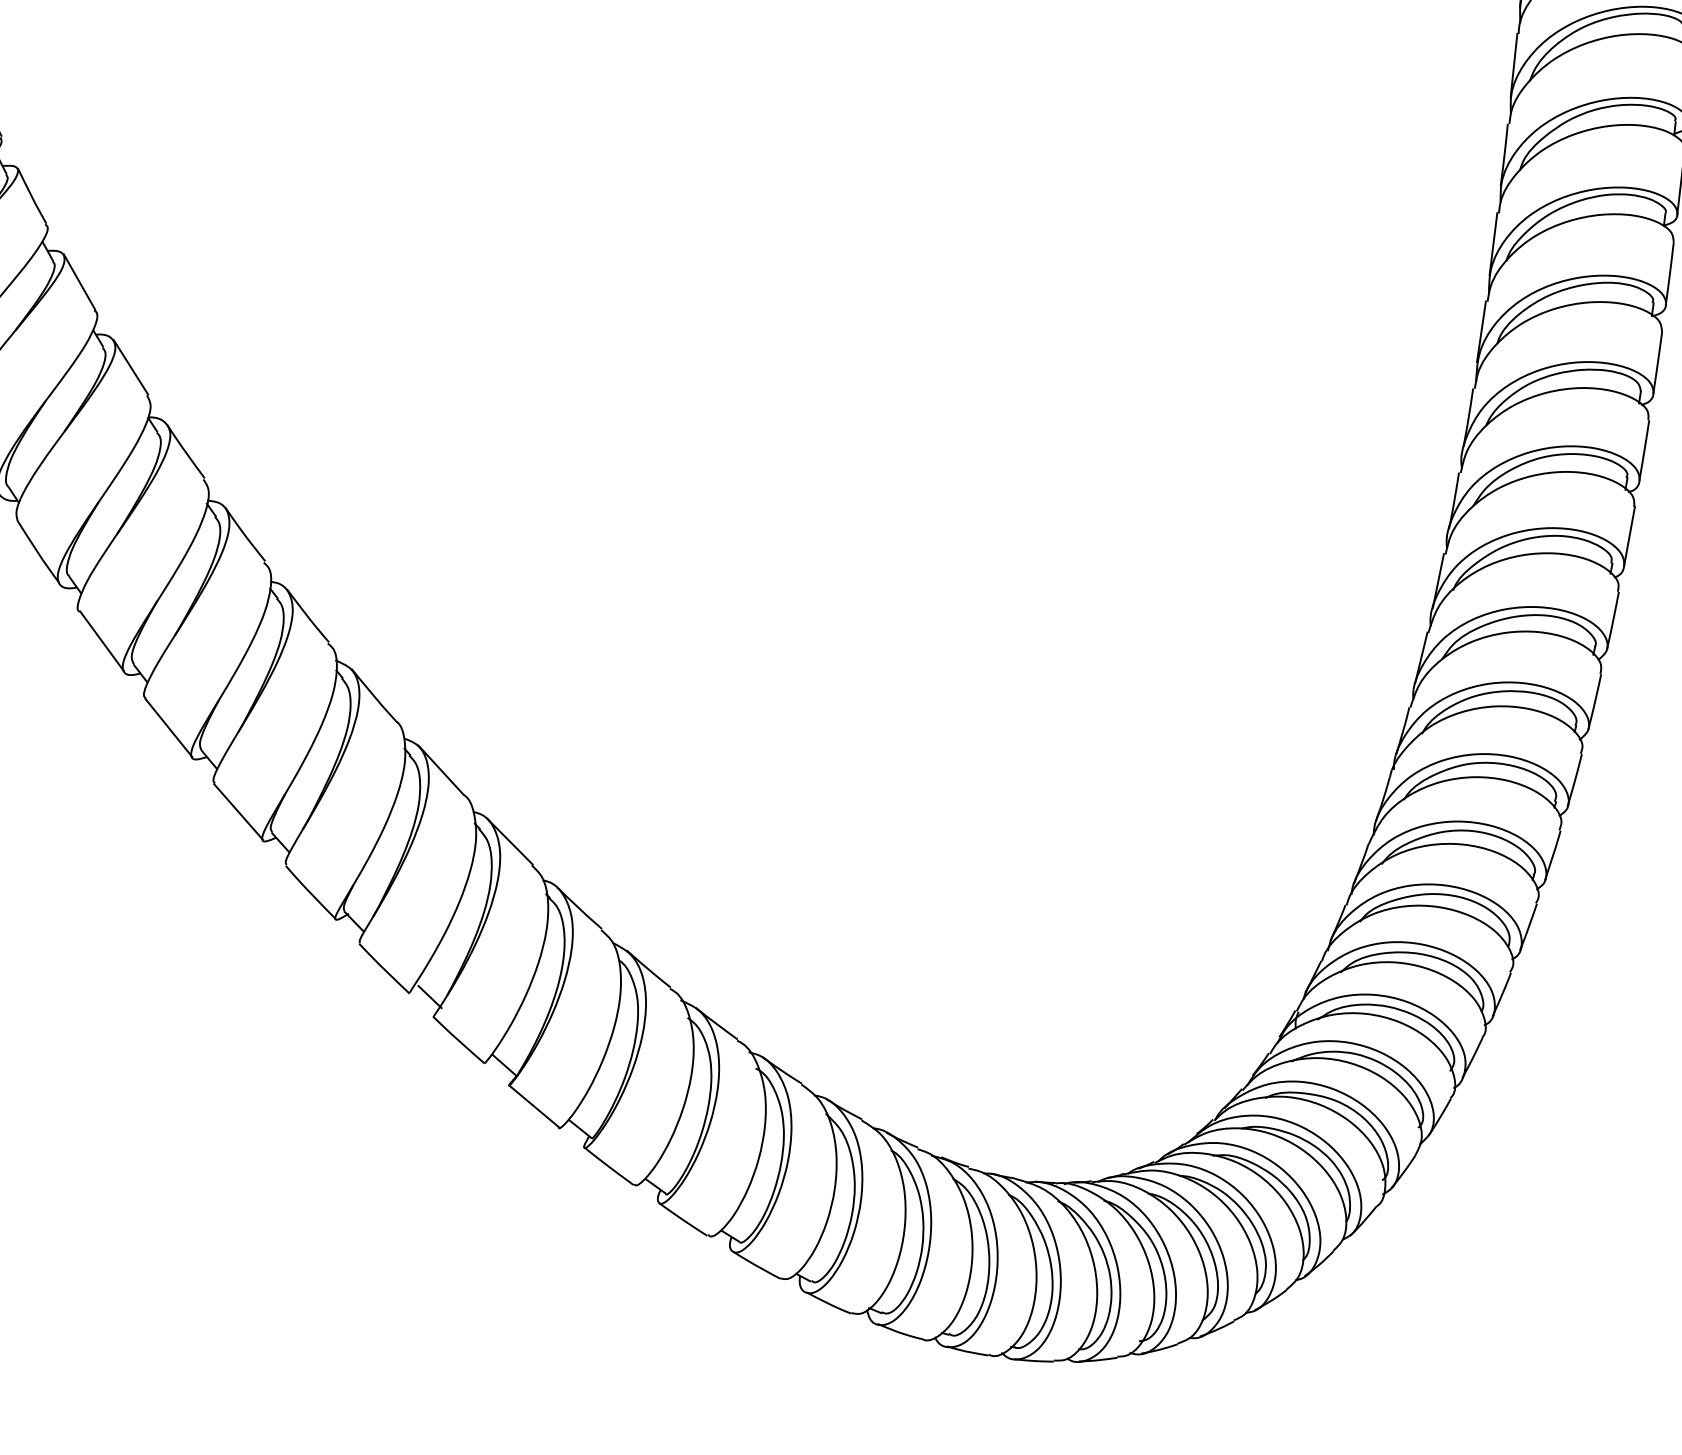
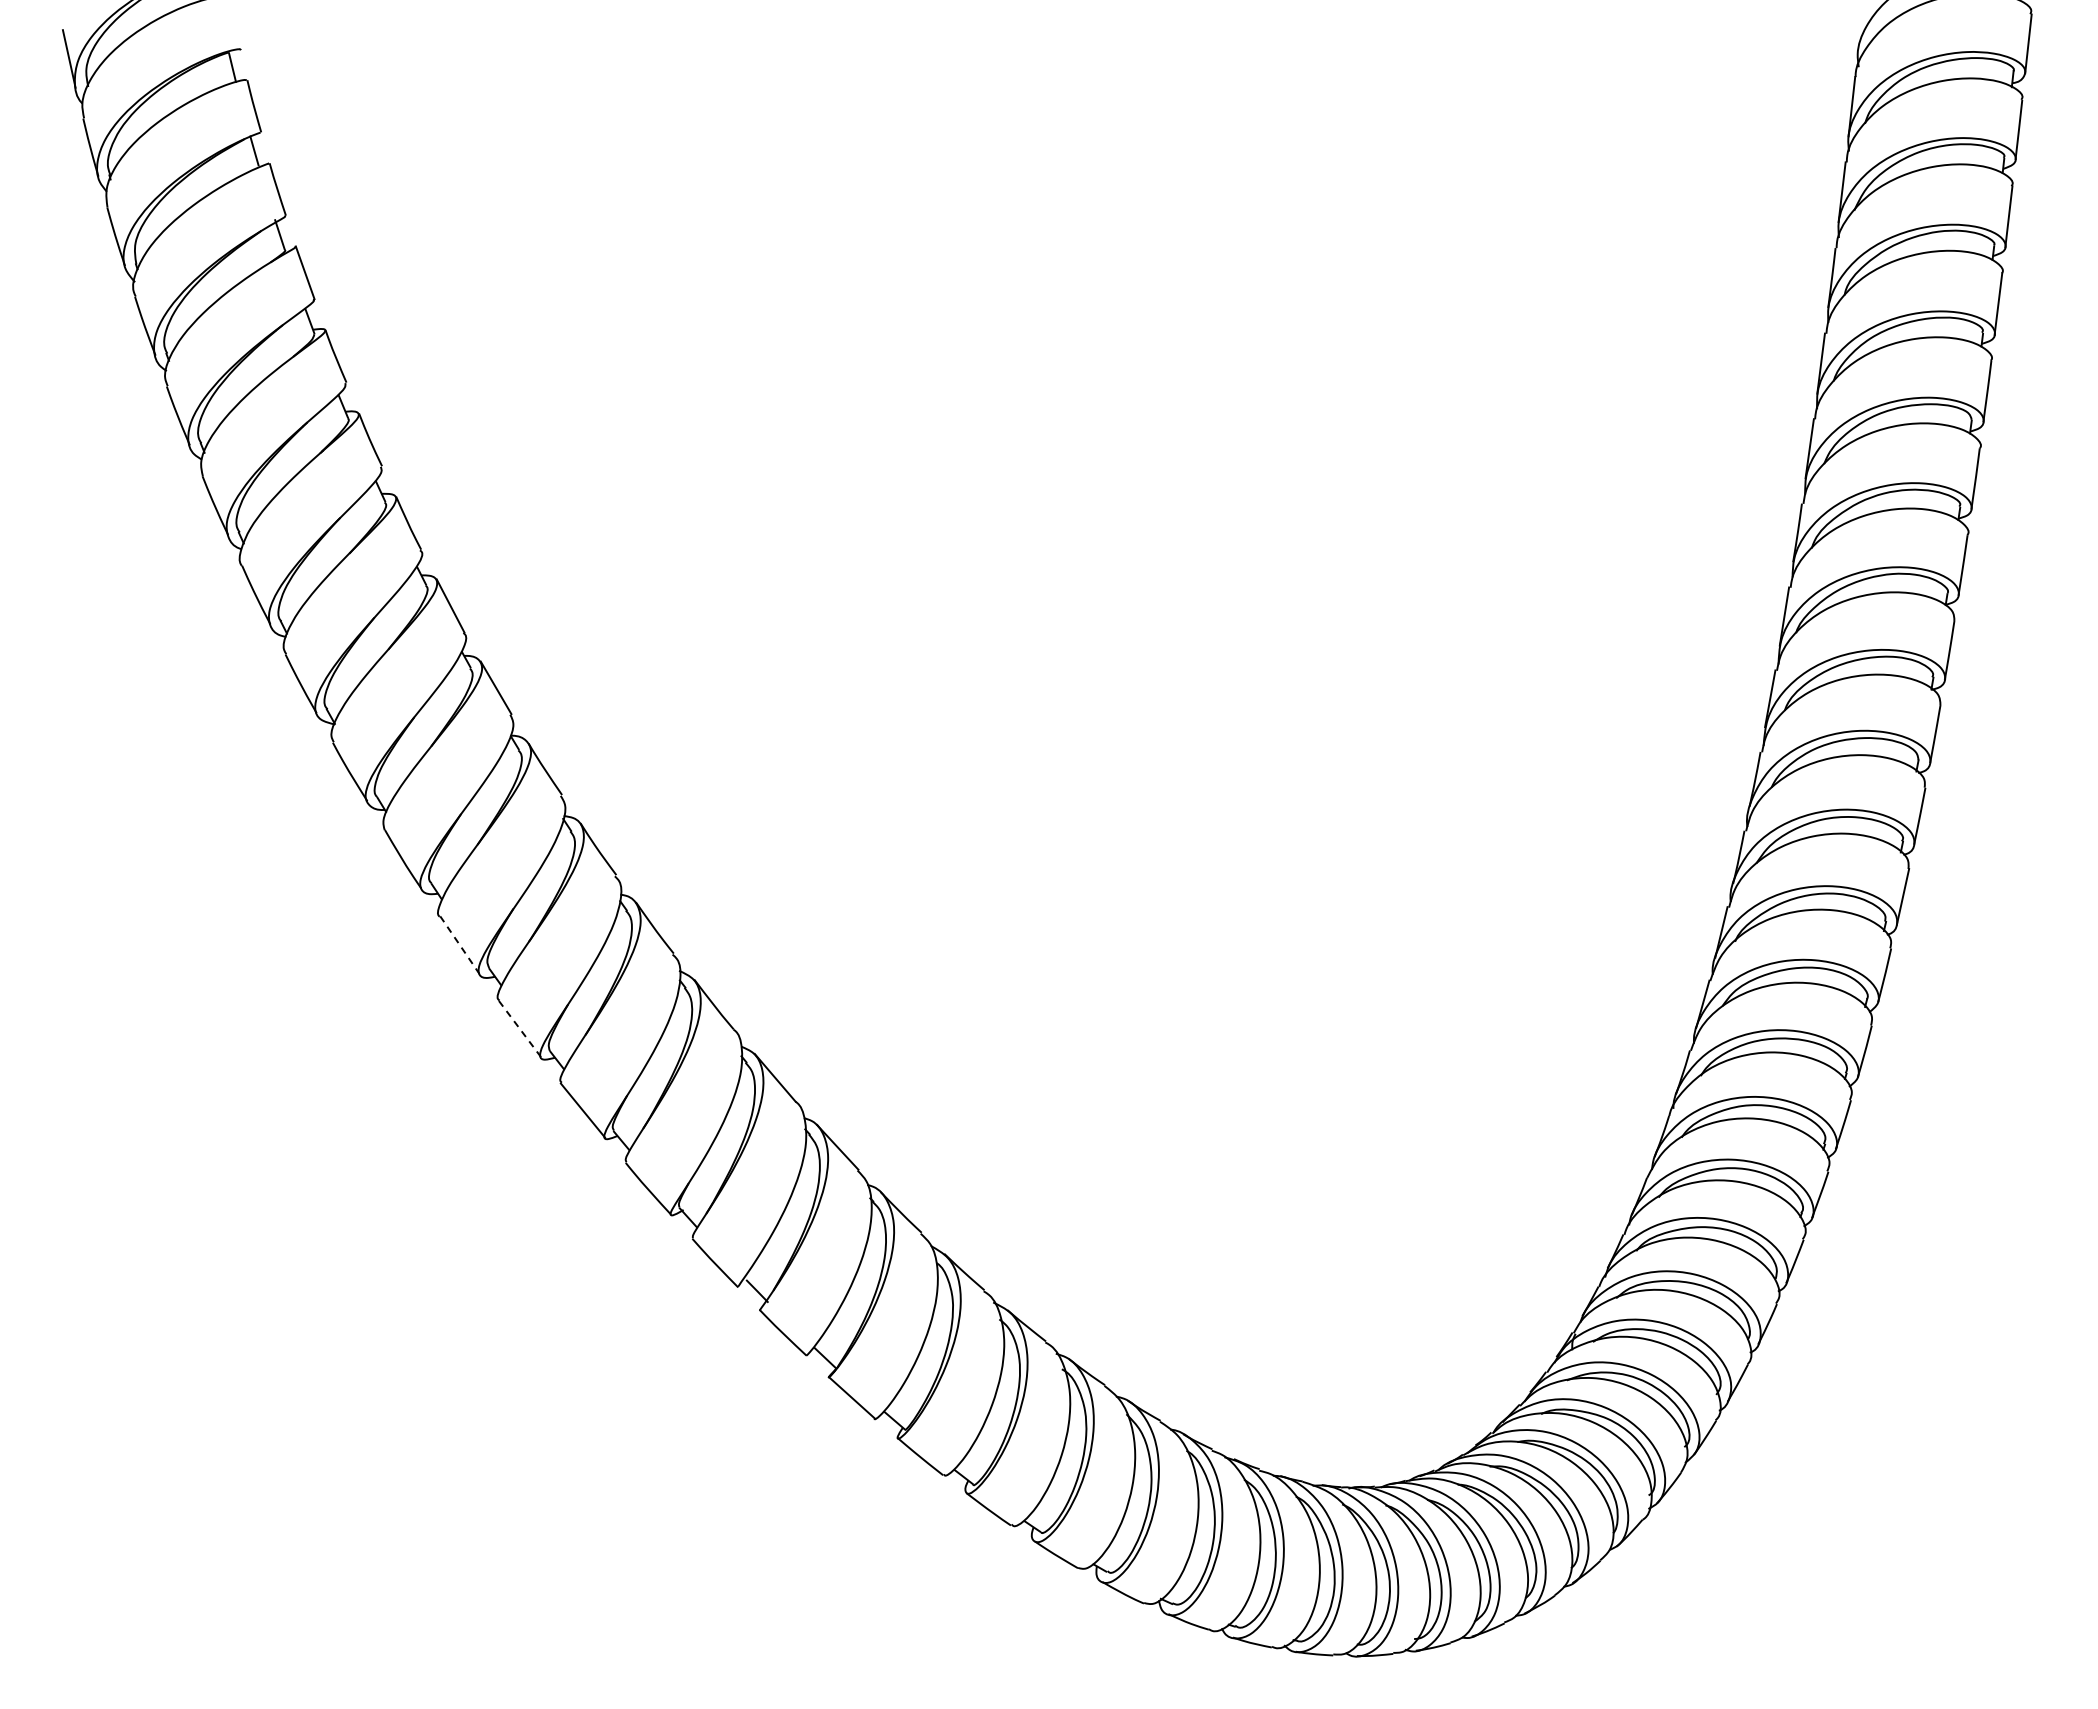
line: (101, 641) -> (459, 945), solid -> dashed
line: (169, 728) -> (520, 1029), solid -> dashed

